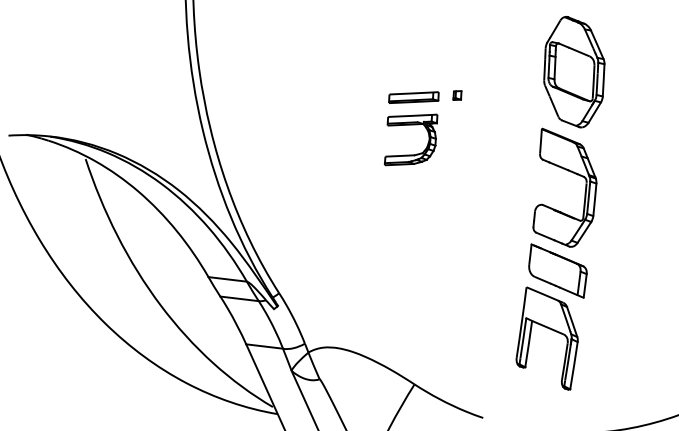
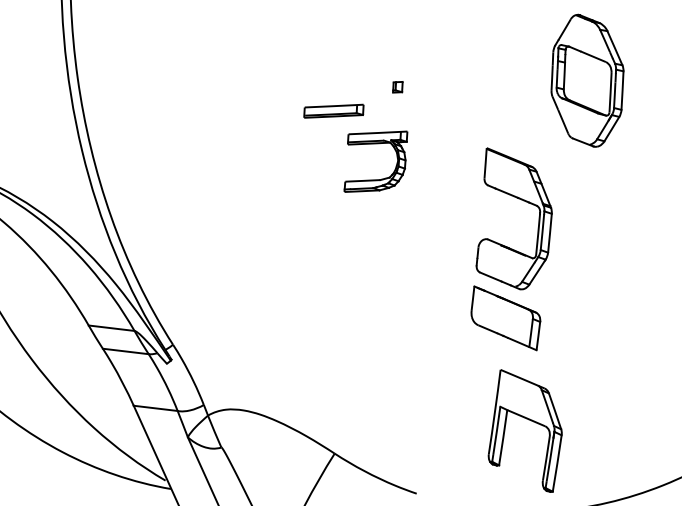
part: (574, 71) -> (587, 80), moved
part: (457, 95) -> (397, 87), moved
part: (411, 125) -> (376, 144), moved
part: (551, 330) -> (530, 421), moved

